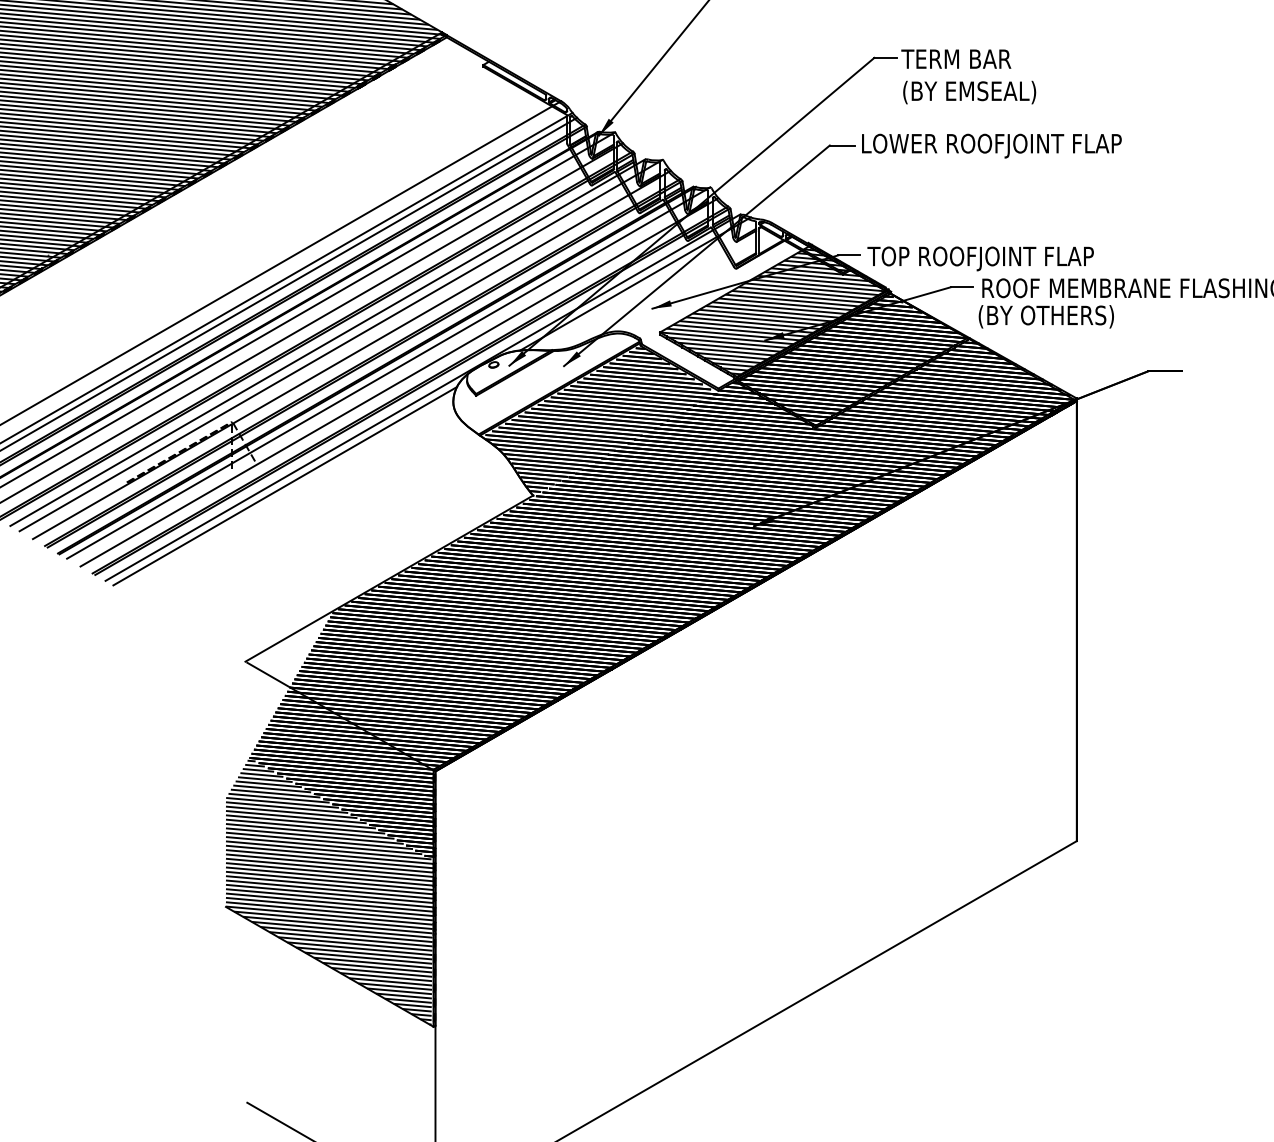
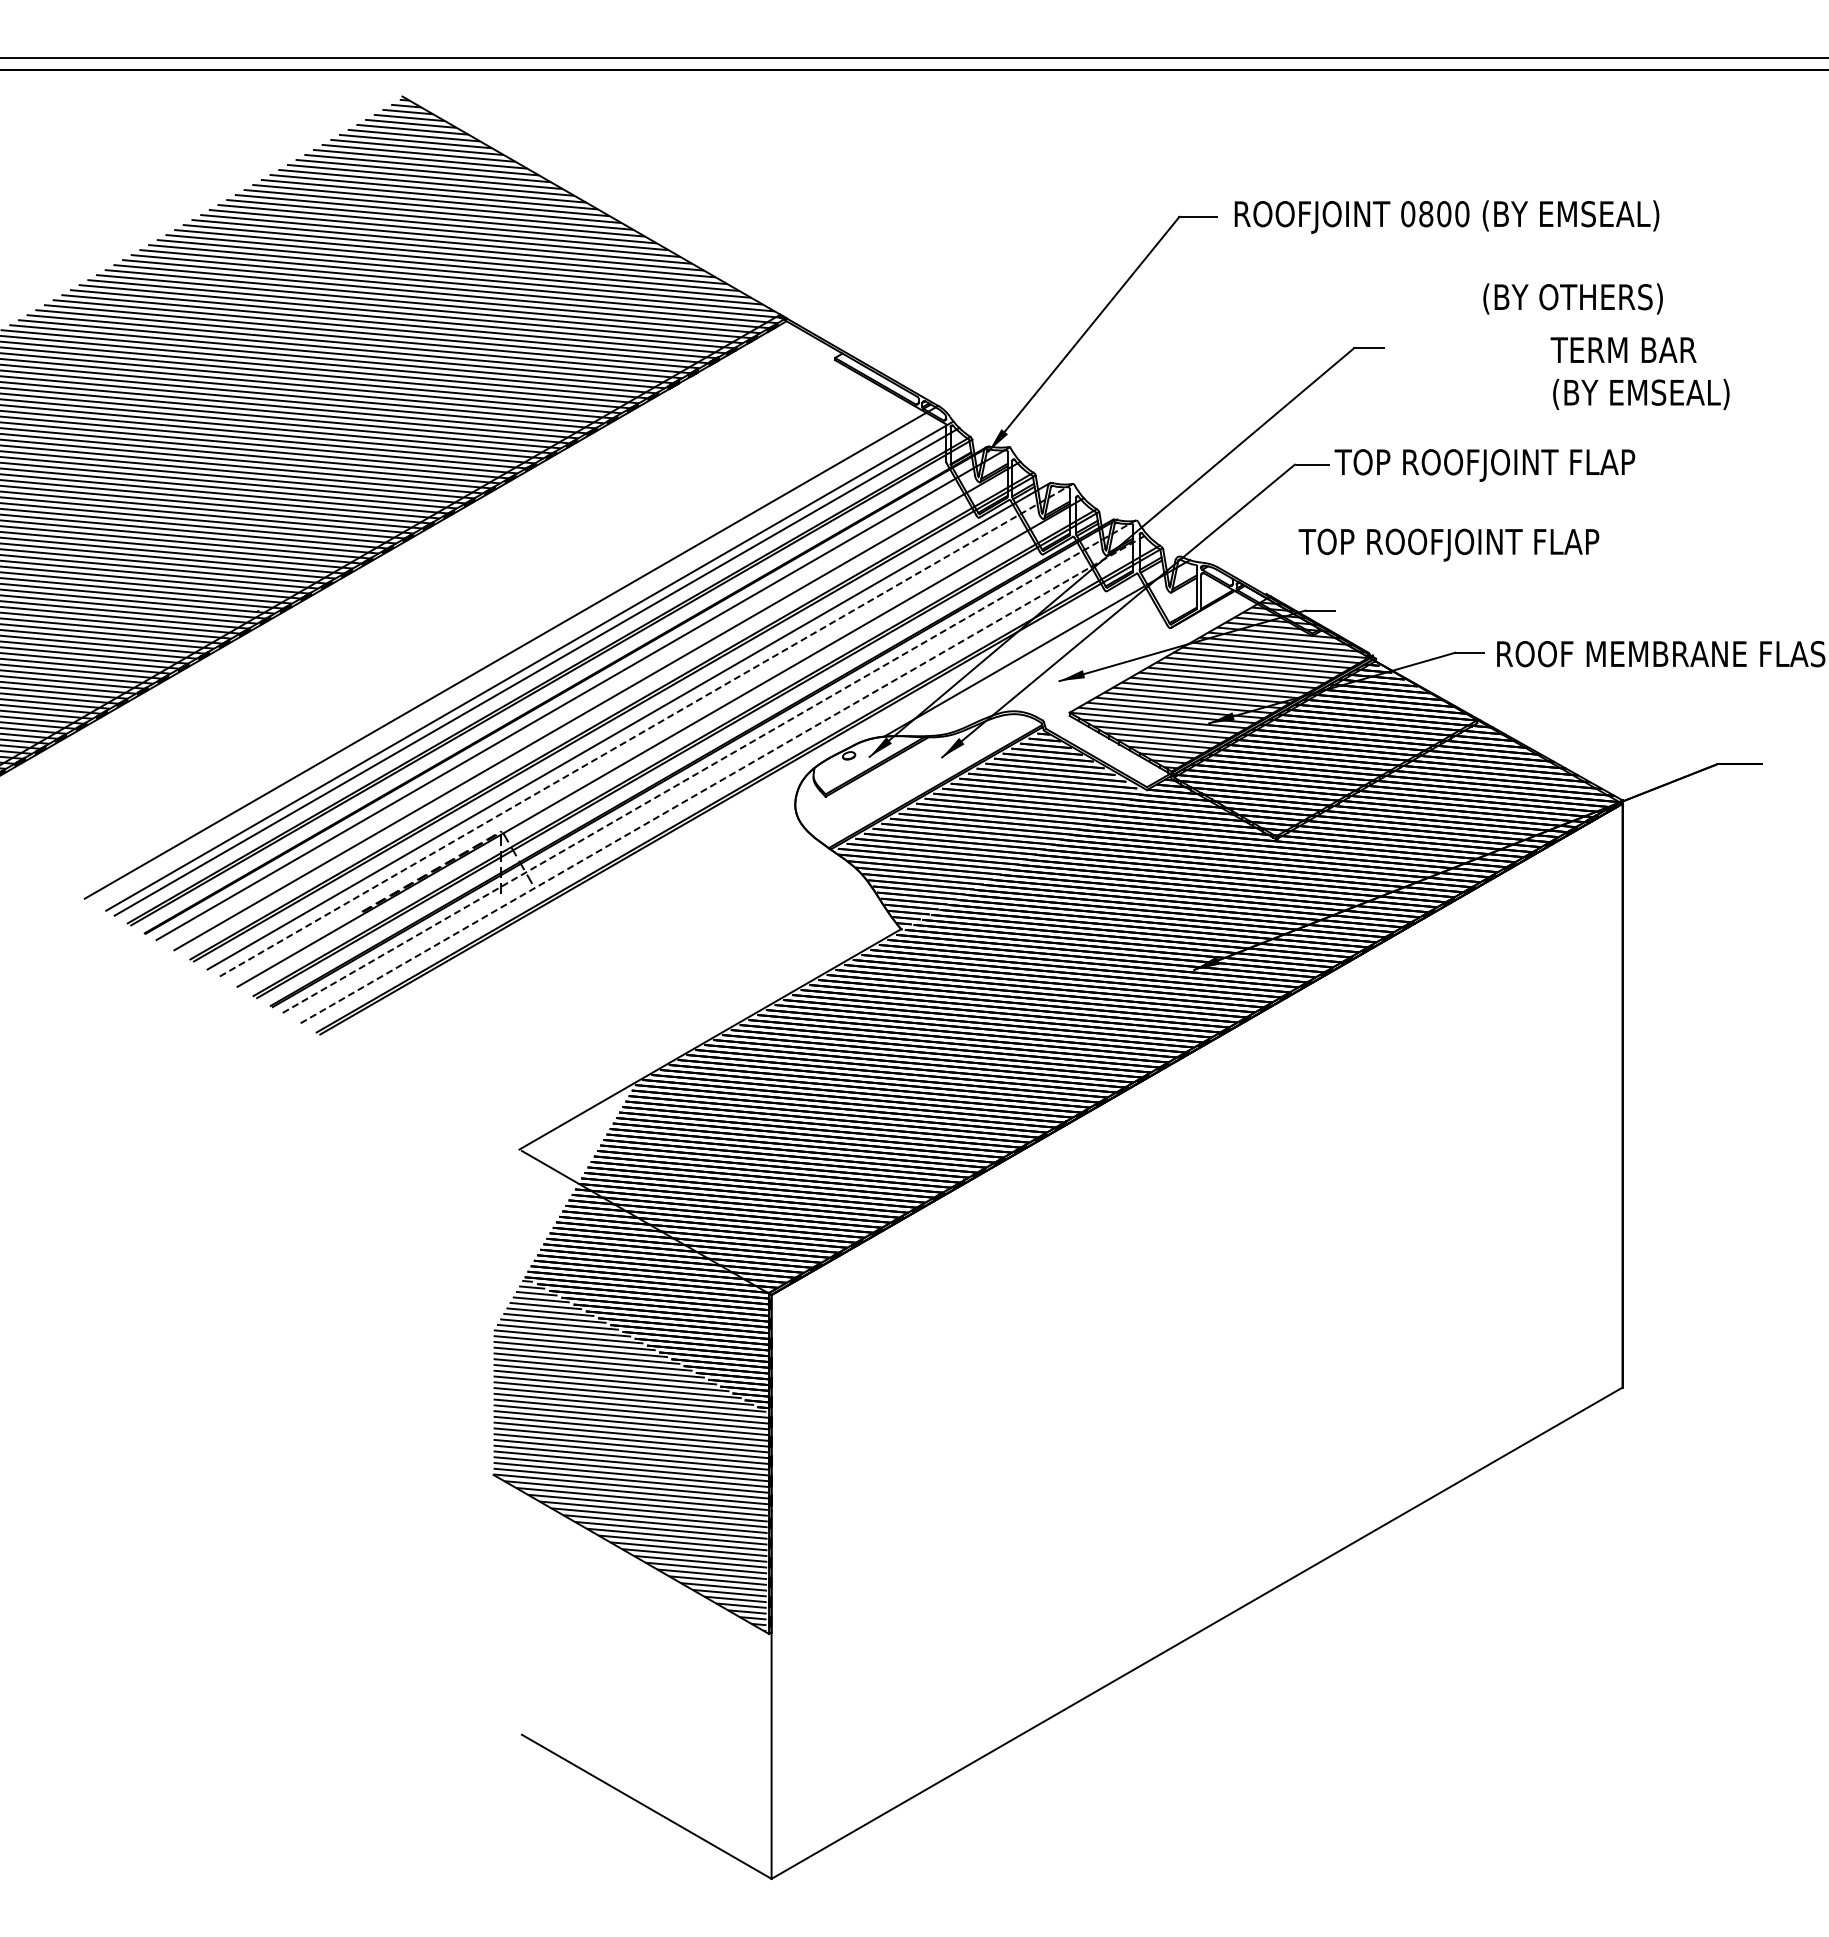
text: (968, 76) -> (1639, 373), moved
text: (990, 146) -> (1508, 465), LOWER ROOFJOINT FLAP -> TOP ROOFJOINT FLAP
text: (980, 258) -> (1448, 544), moved
text: (1045, 316) -> (1572, 298), moved
line: (341, 345) -> (646, 730), solid -> dashed
line: (388, 372) -> (709, 766), solid -> dashed
line: (399, 382) -> (724, 778), solid -> dashed
line: (422, 397) -> (754, 798), removed
line: (285, 486) -> (572, 916), removed

